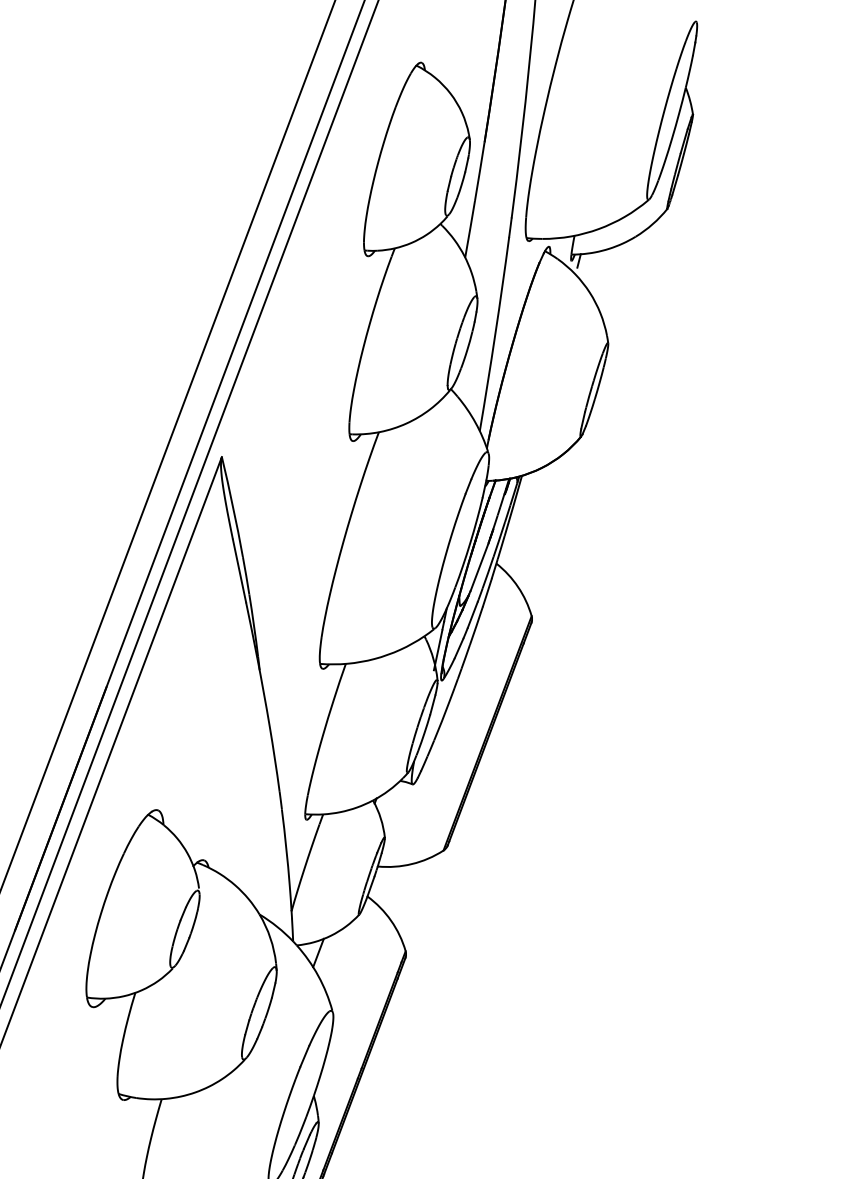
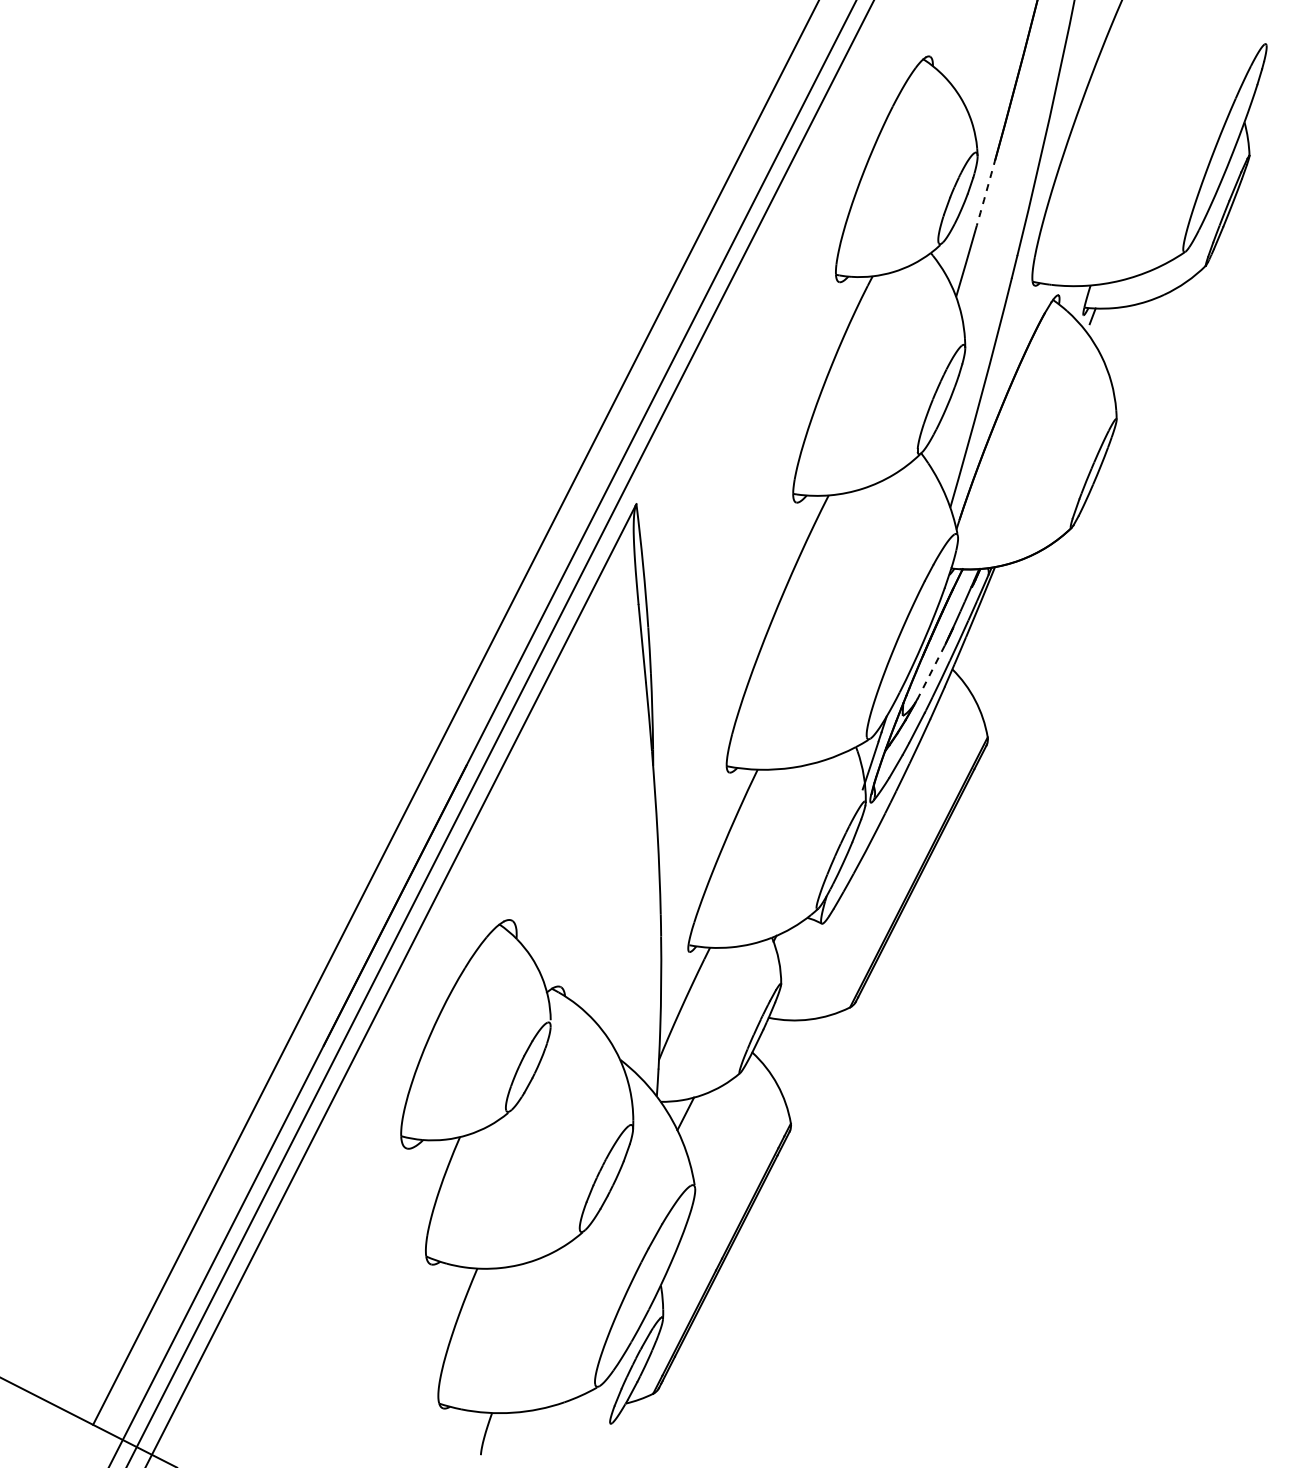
arc: (479, 171) -> (985, 195), solid -> dashed
line: (479, 568) -> (931, 672), solid -> dashed

